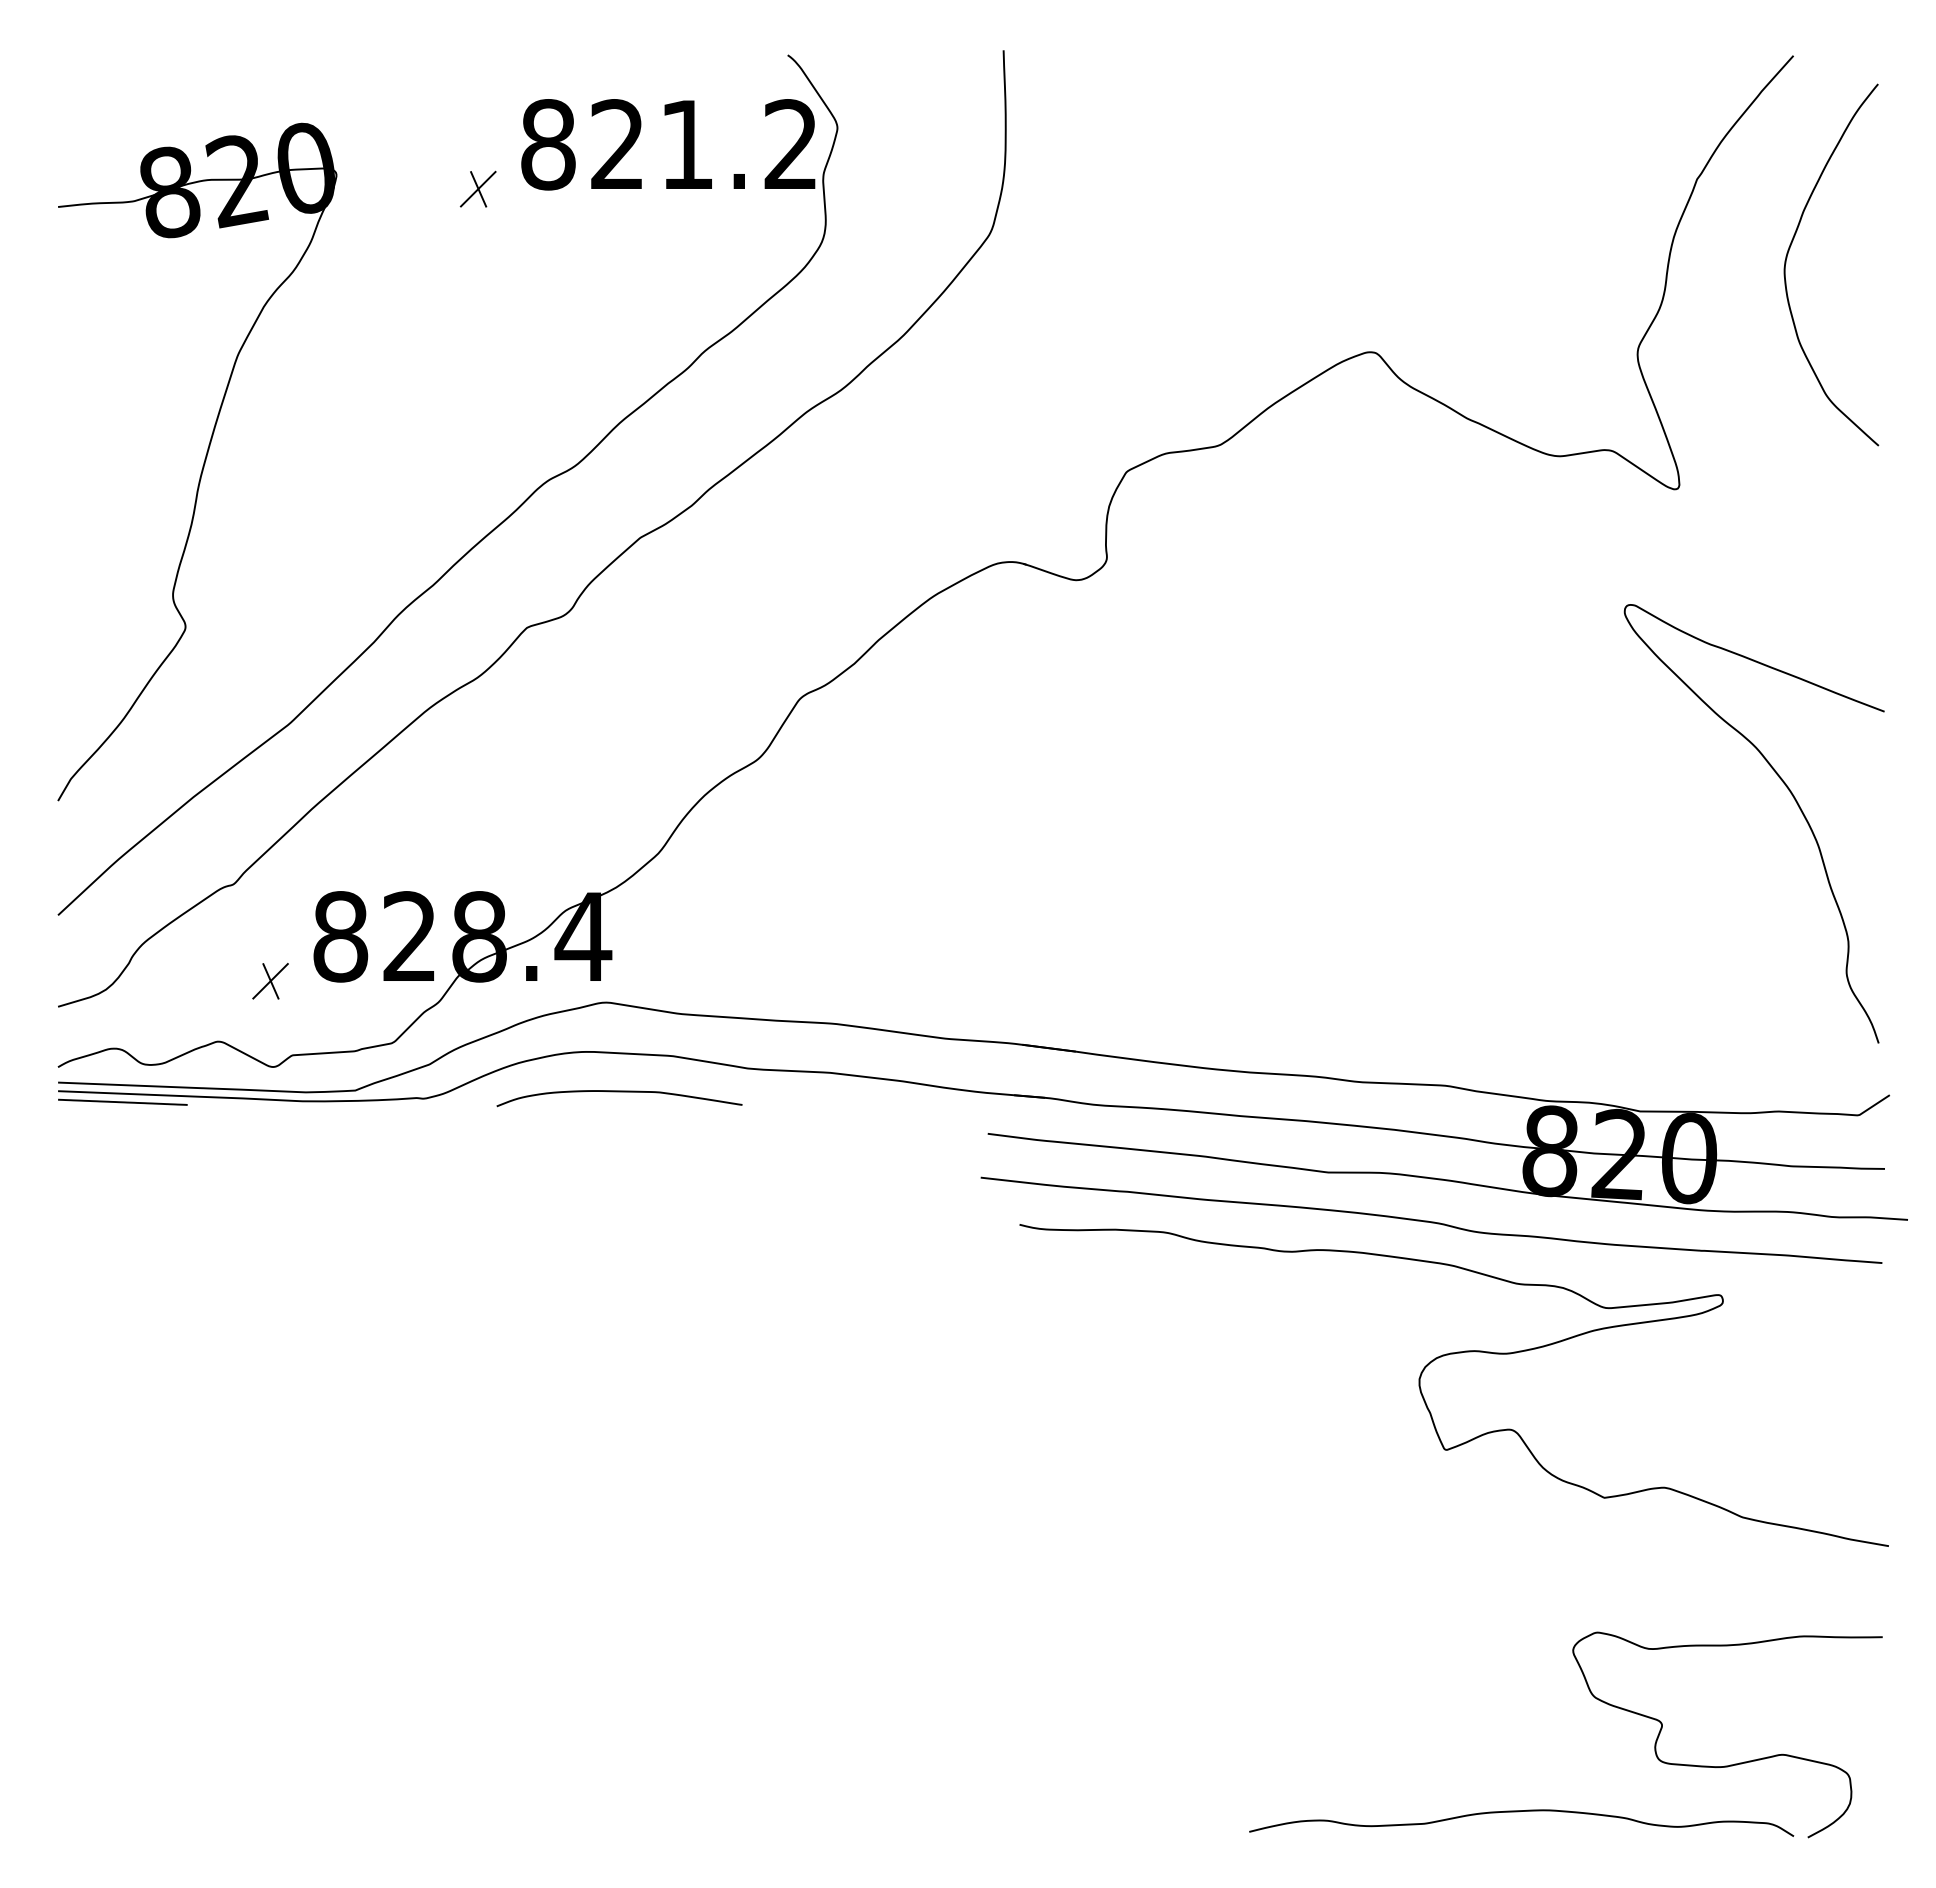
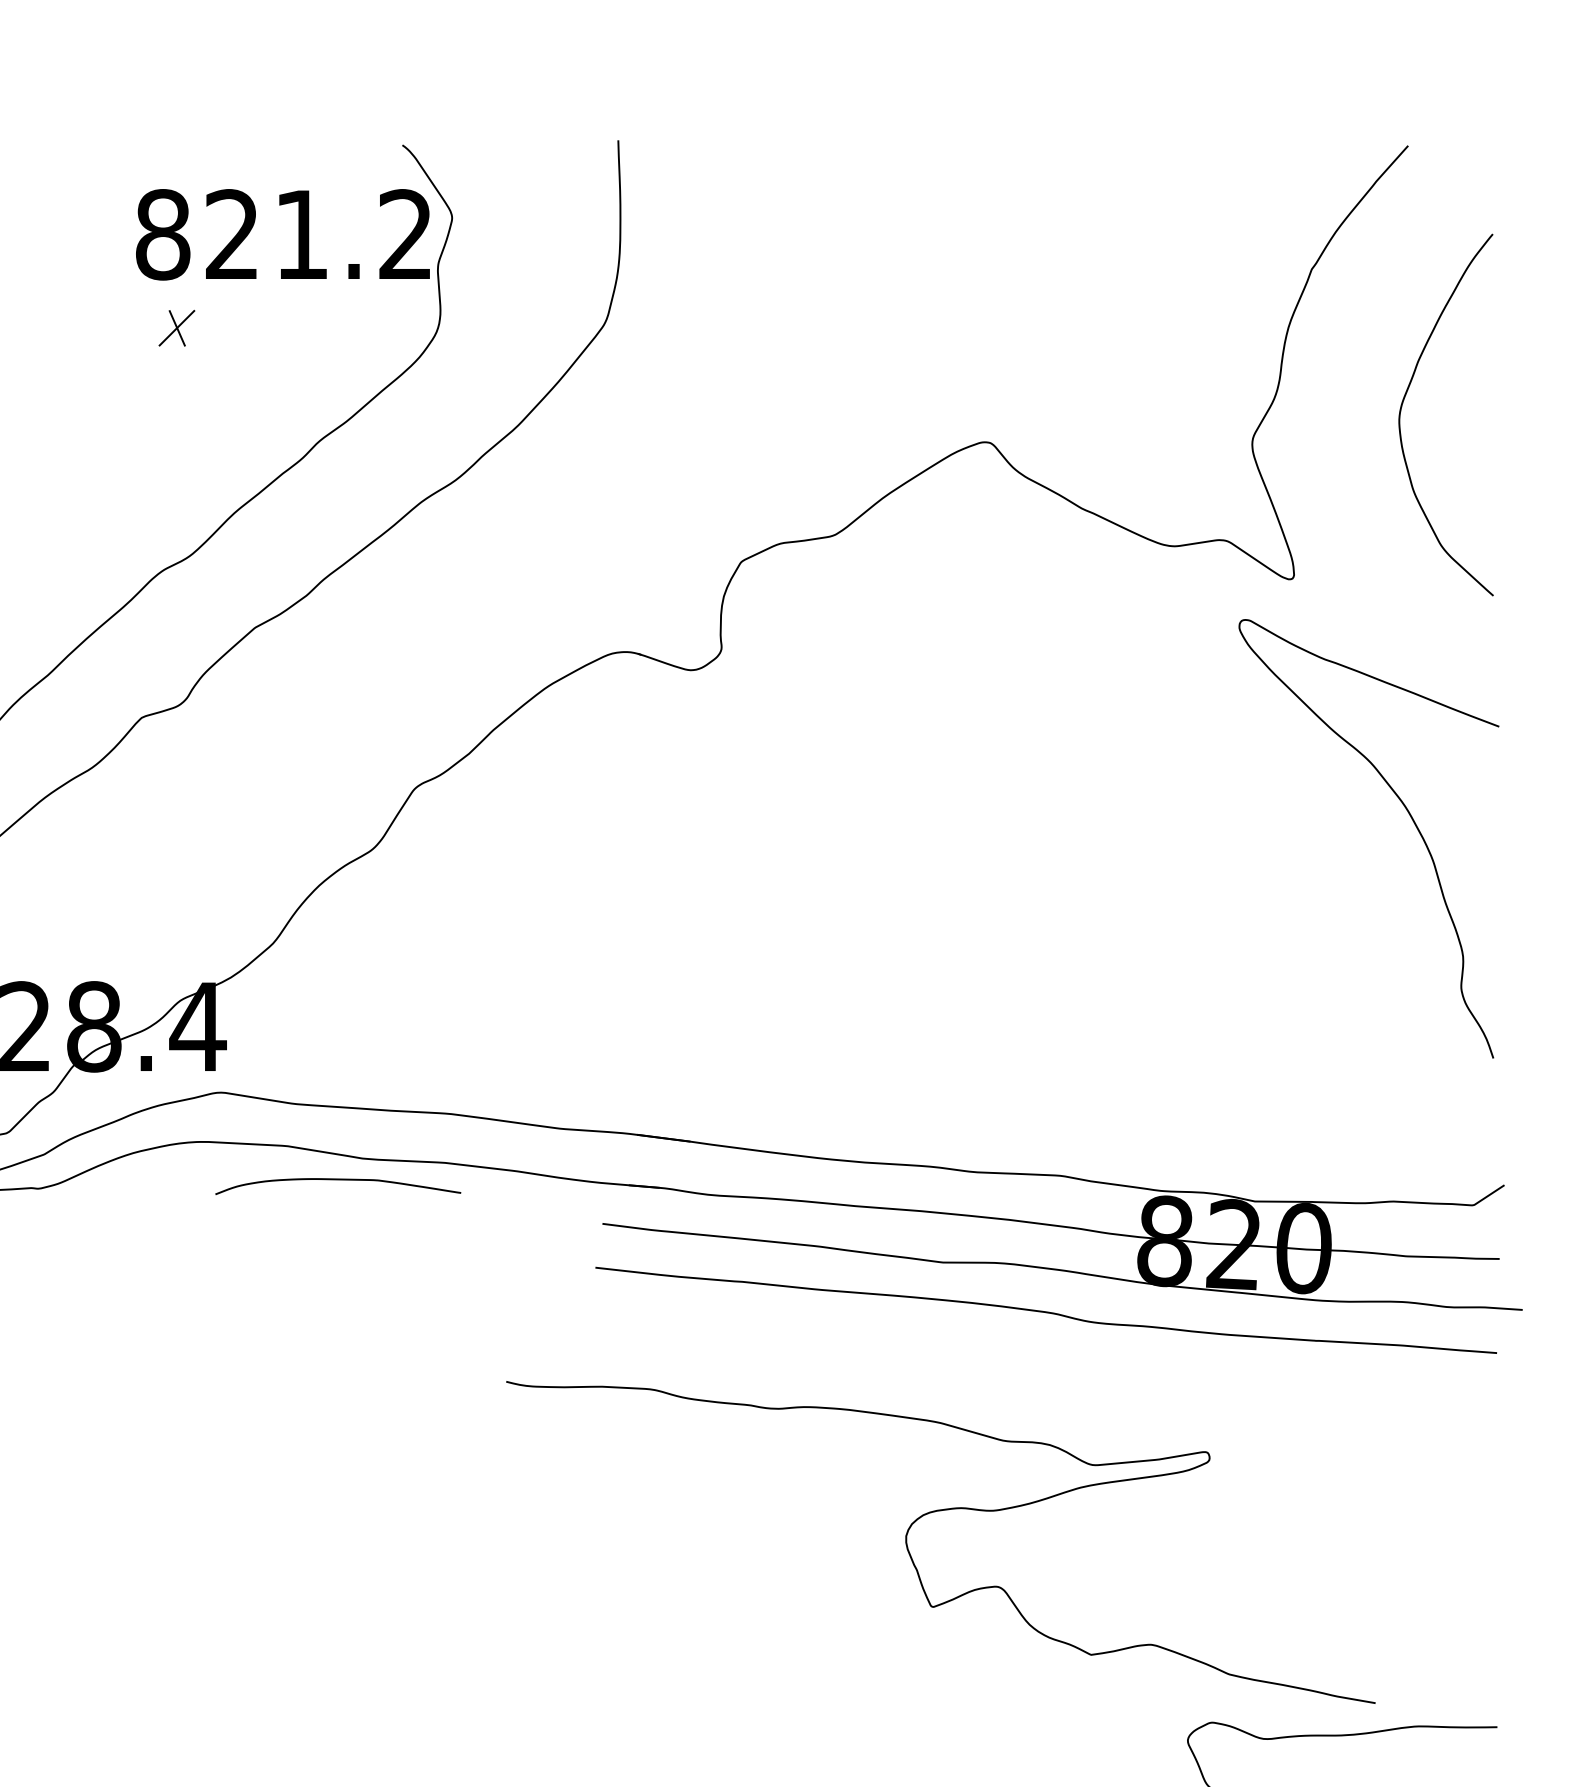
part: (477, 188) -> (176, 327), moved
curve: (1789, 251) -> (1404, 401), moved
curve: (1794, 800) -> (1409, 815), moved
curve: (619, 1092) -> (338, 1180), moved
curve: (1444, 1356) -> (931, 1513), moved

